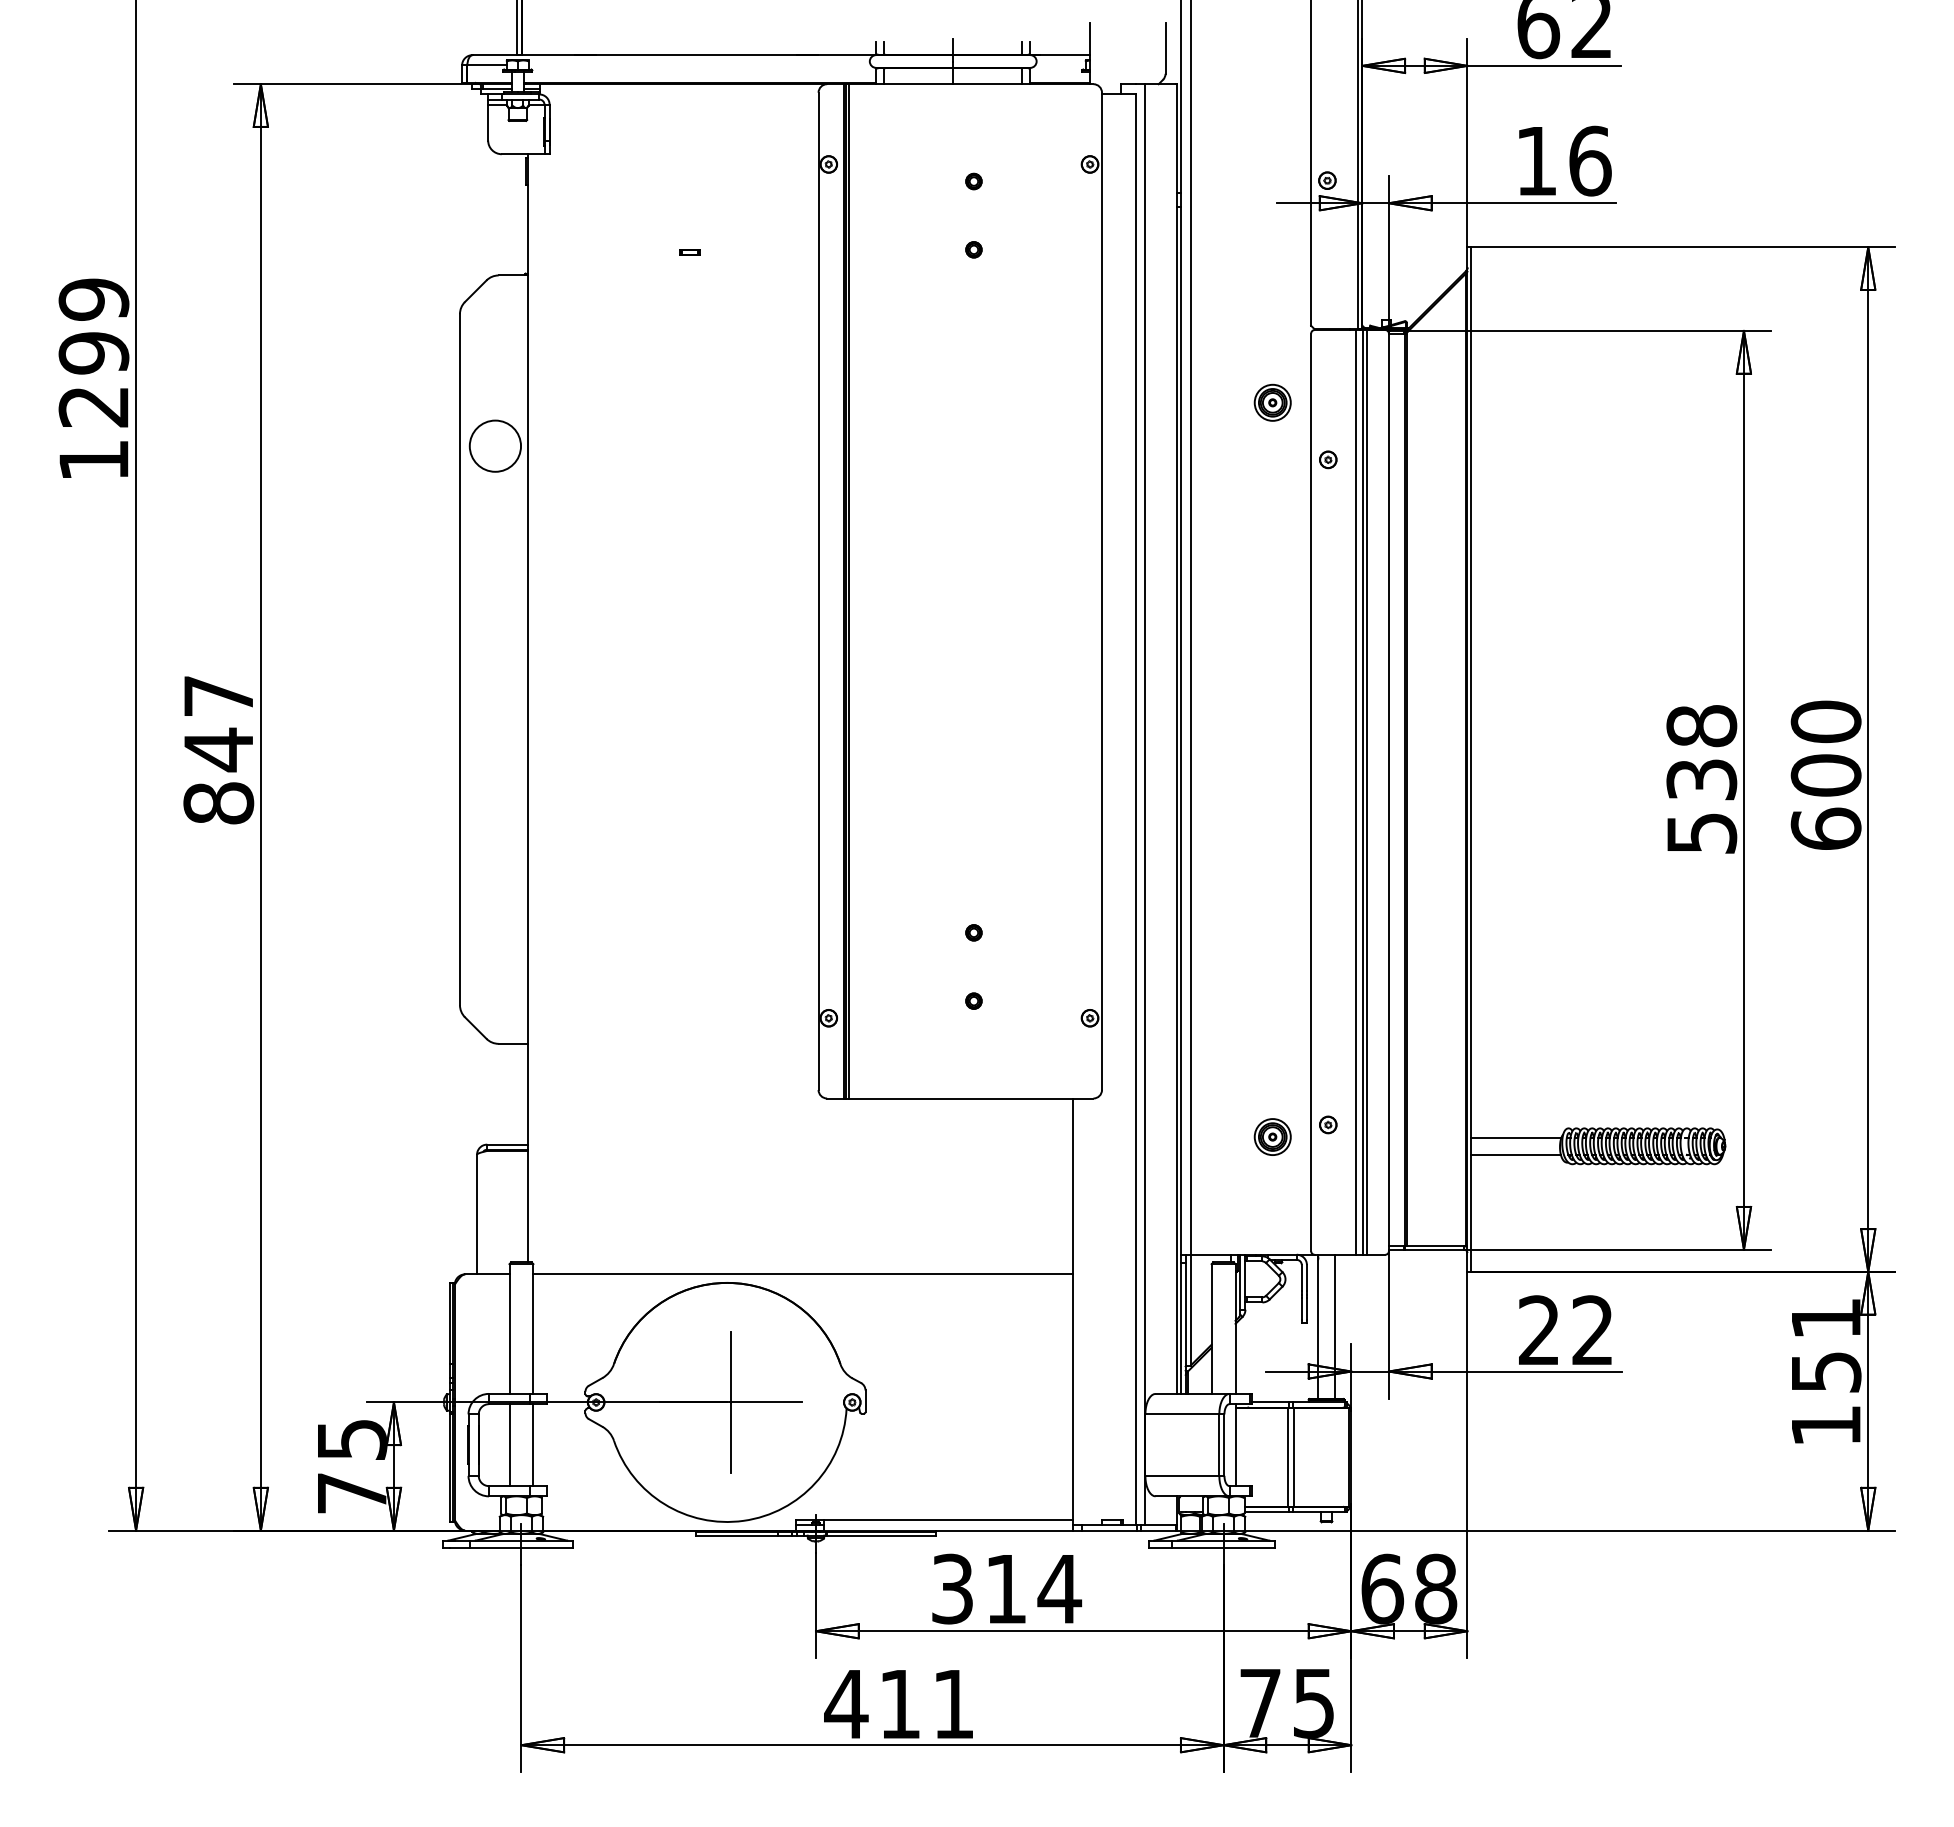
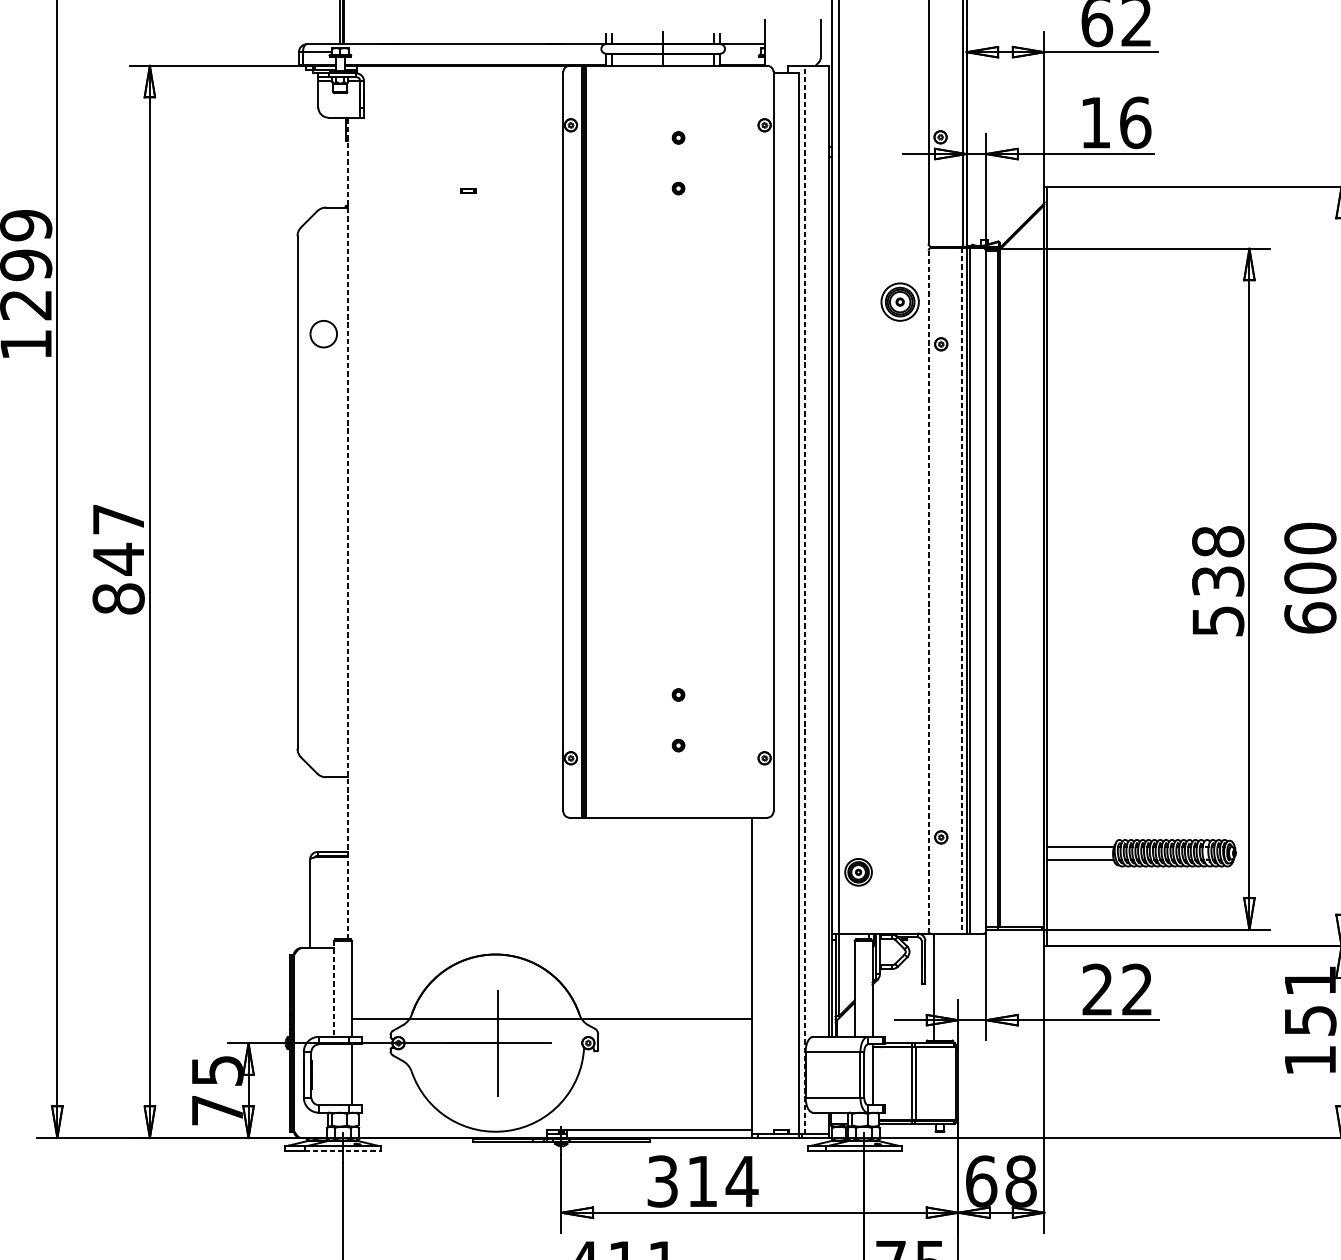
part: (1272, 402) -> (899, 301), size x1.4
circle: (495, 445) -> (323, 333), size x0.7
line: (528, 707) -> (348, 527), solid -> dashed
line: (1311, 792) -> (928, 590), solid -> dashed
line: (1356, 792) -> (962, 590), solid -> dashed
line: (1144, 804) -> (805, 599), solid -> dashed
part: (1272, 1136) -> (858, 871), moved
line: (802, 1274) -> (551, 1019), moved
line: (1335, 1326) -> (946, 986), removed
line: (509, 1329) -> (334, 989), solid -> dashed
line: (509, 1445) -> (334, 1075), removed
line: (521, 1547) -> (343, 1150), solid -> dashed

